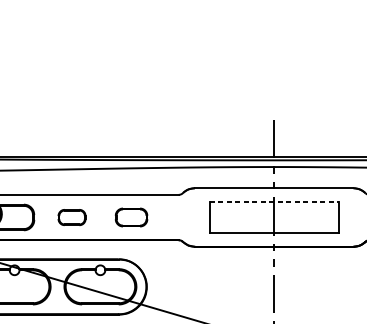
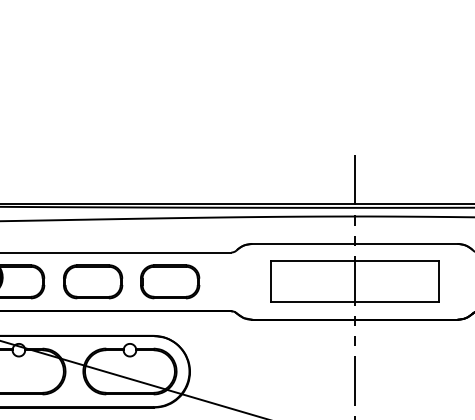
line: (273, 201) -> (354, 261), dashed -> solid
part: (72, 217) -> (93, 281), size x1.67
part: (131, 217) -> (170, 281), size x1.43

